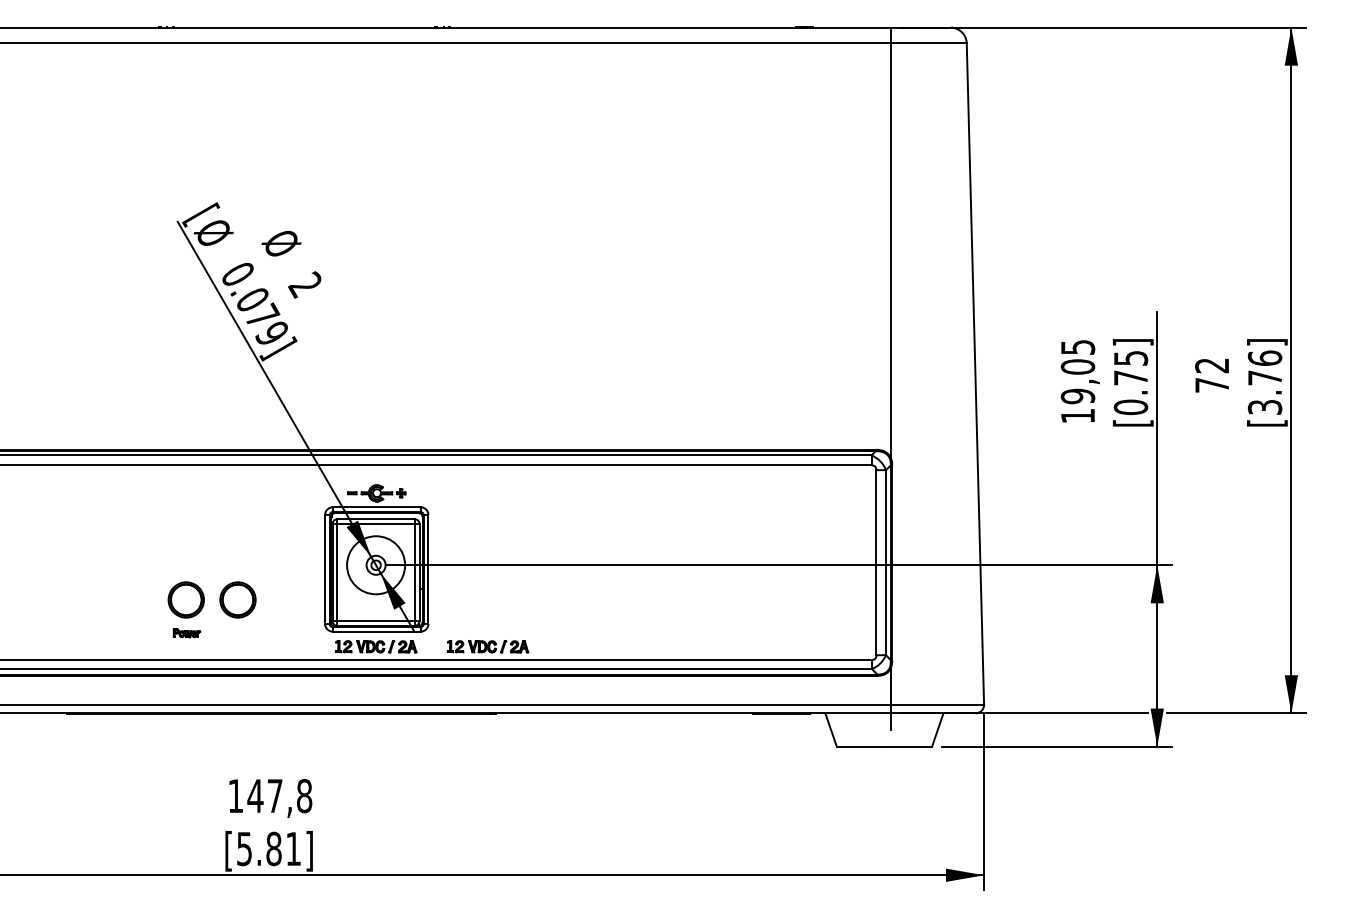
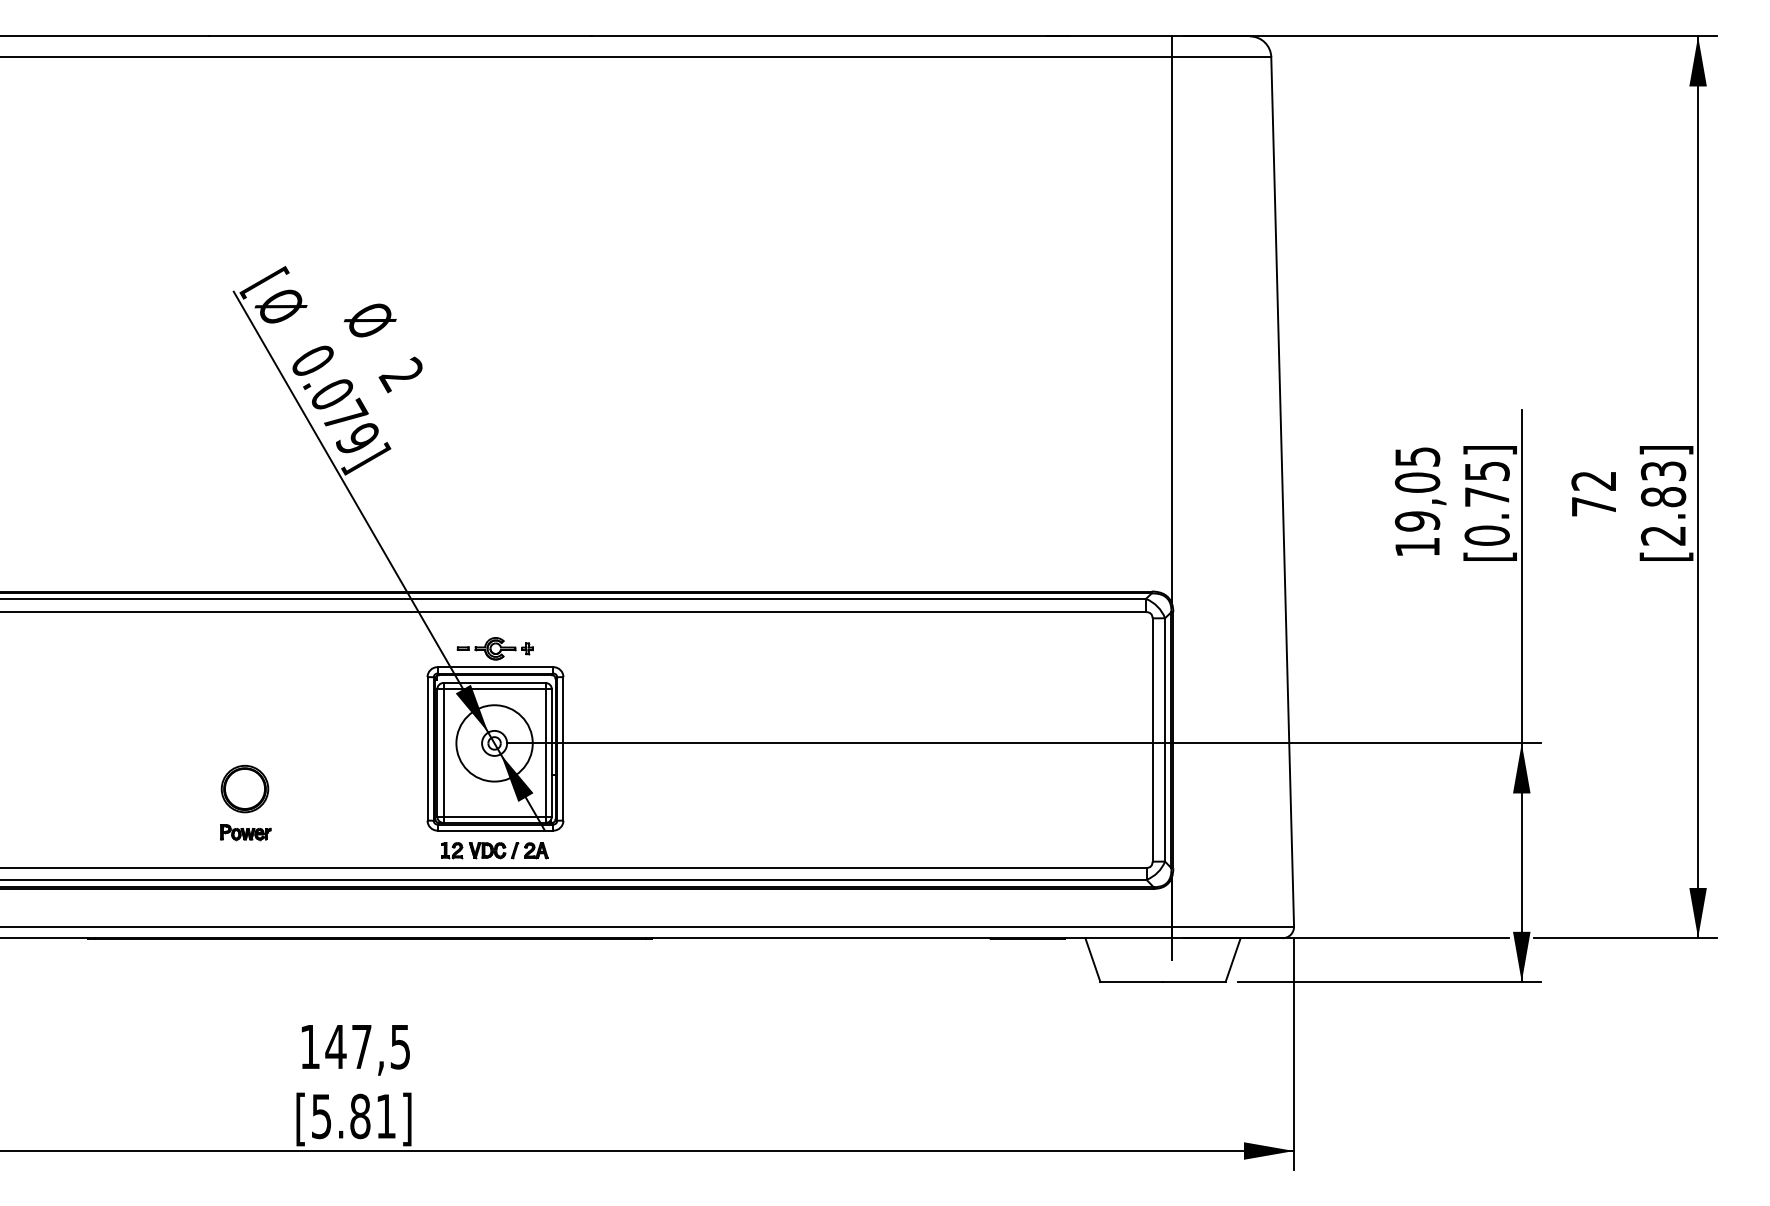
text: (1265, 382) -> (1663, 503), [3.76] -> [2.83]
part: (237, 599) -> (312, 788), removed
part: (186, 633) -> (245, 832), size x1.43
part: (487, 646) -> (641, 850), removed
text: (304, 795) -> (400, 1046), 147,8 -> 147,5

